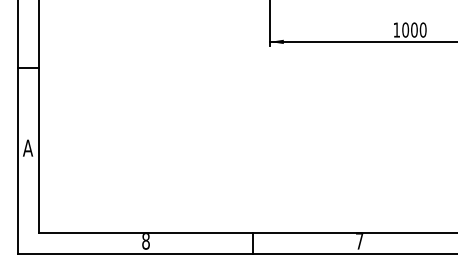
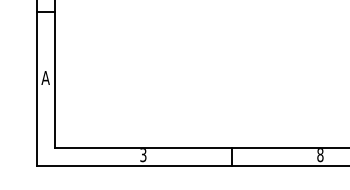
text: (145, 241) -> (142, 155), 8 -> 3
text: (359, 241) -> (320, 155), 7 -> 8

